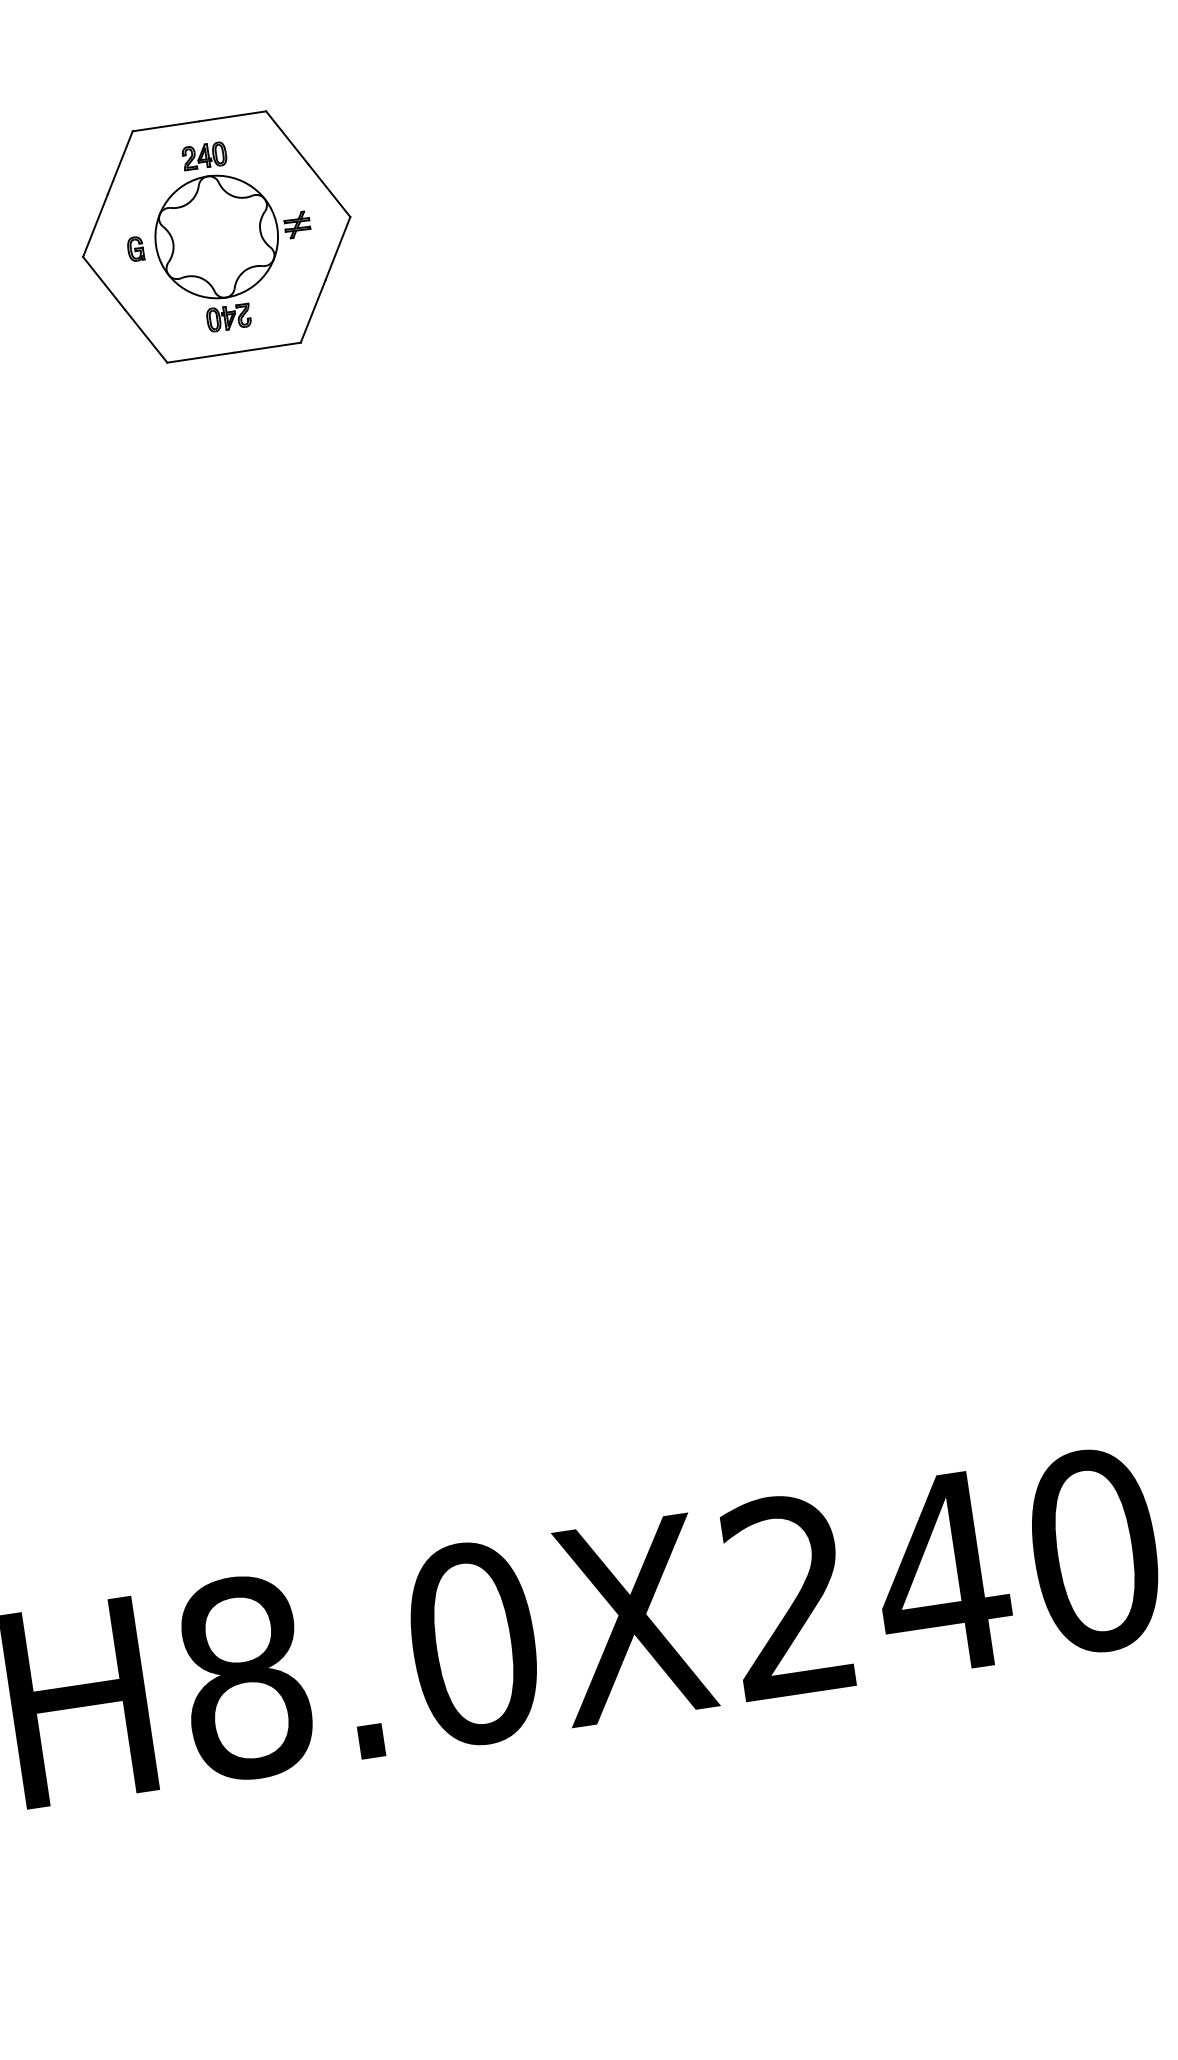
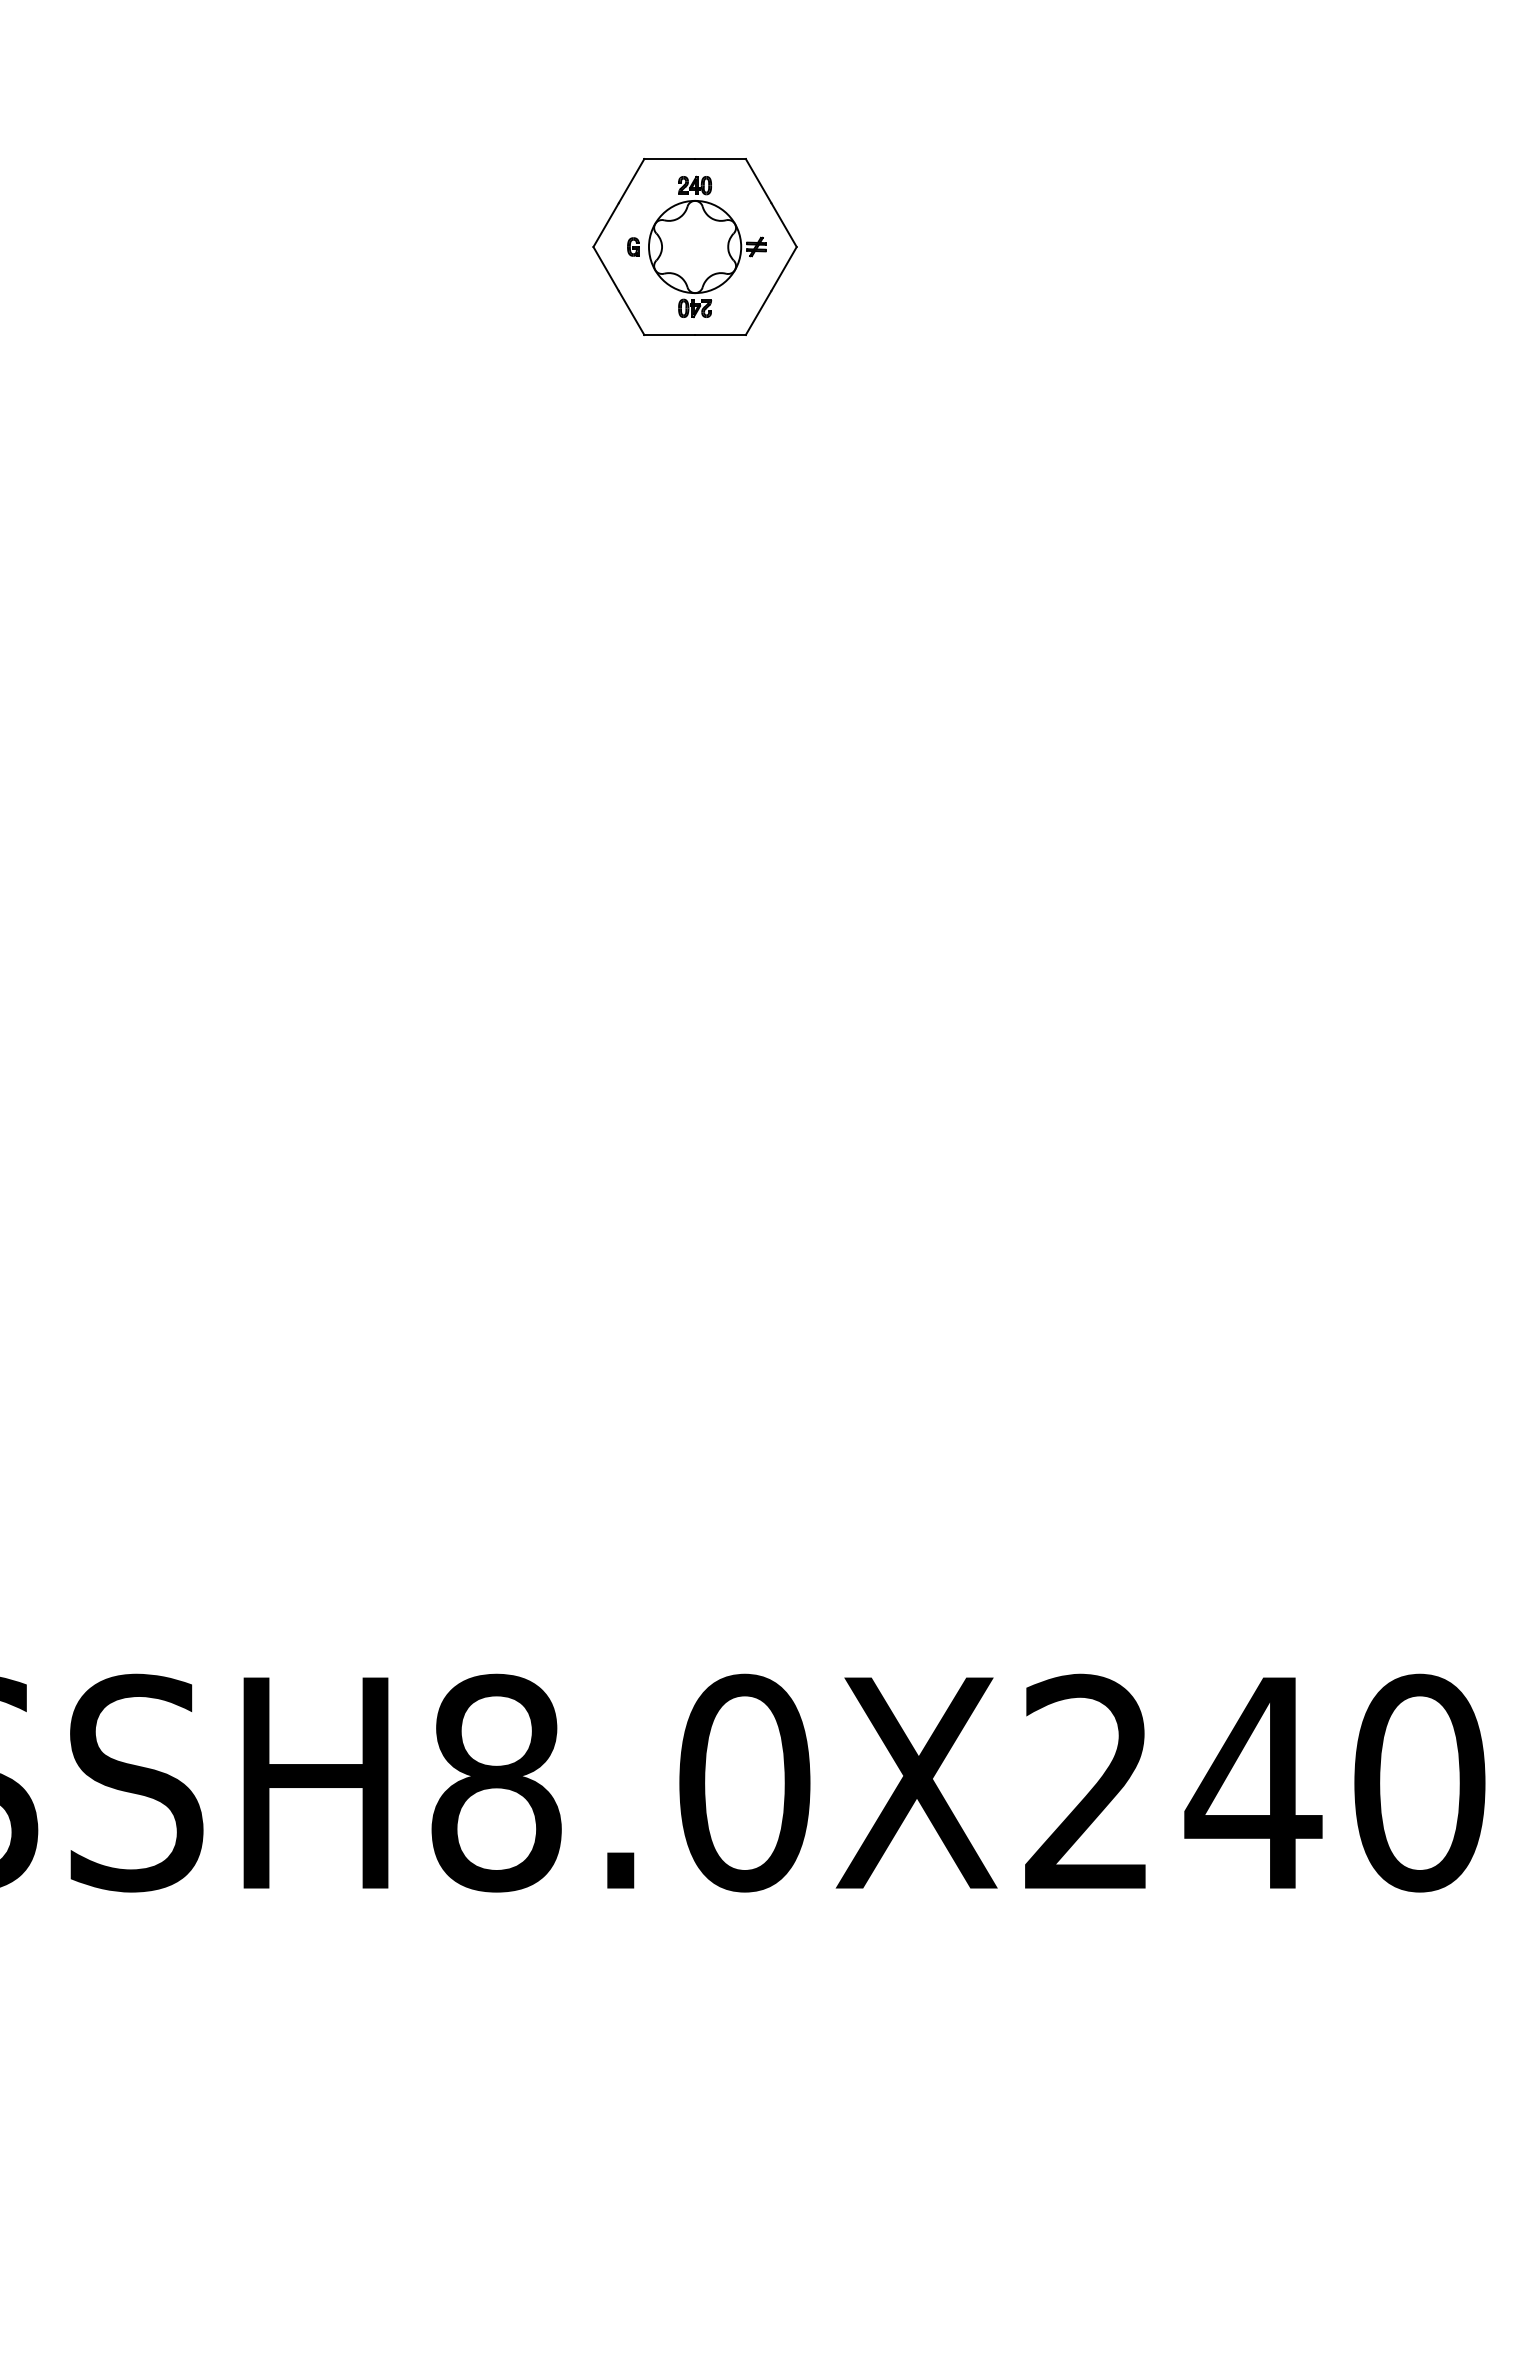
part: (216, 236) -> (694, 246), size x0.7

